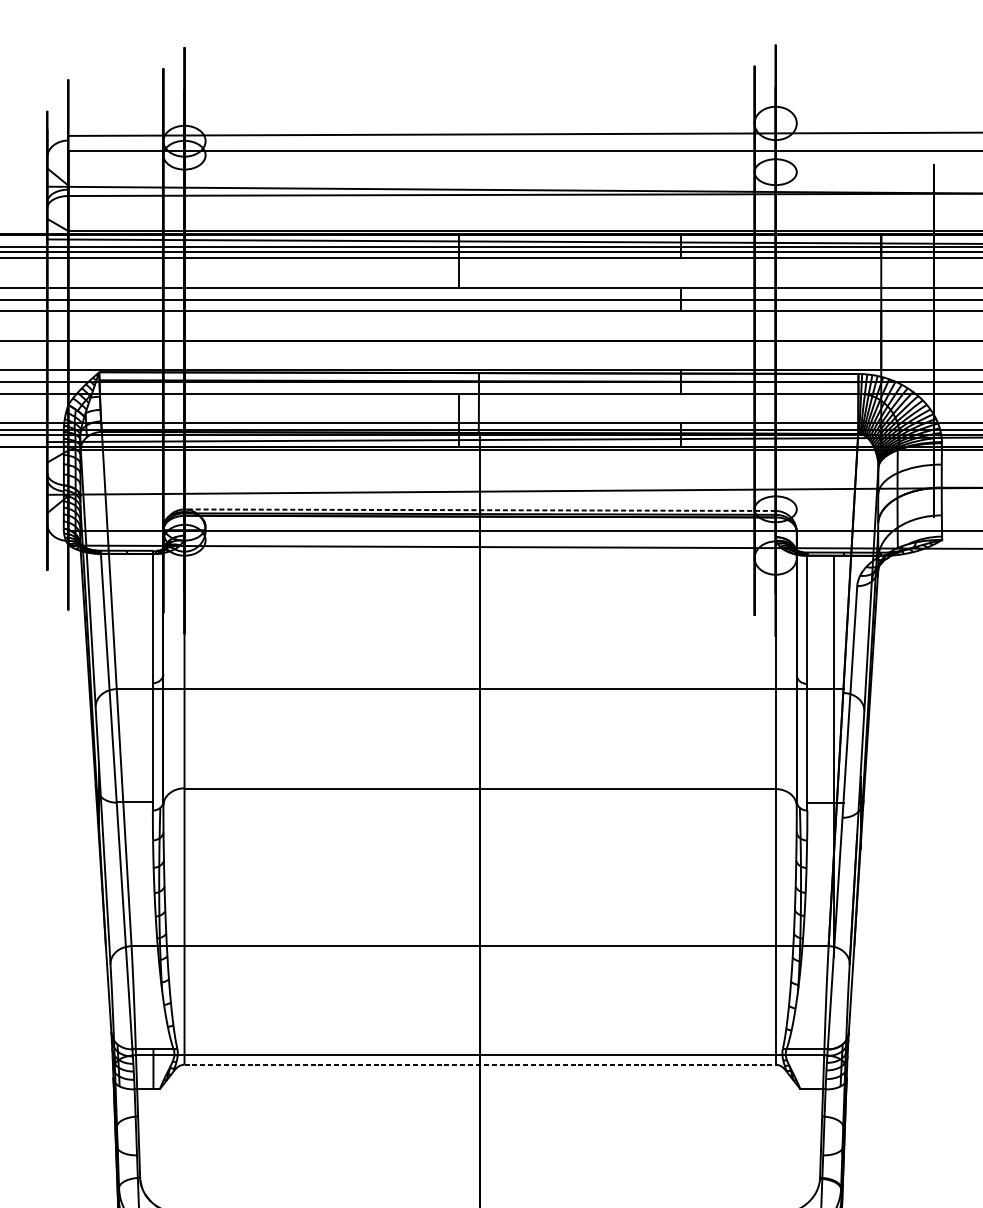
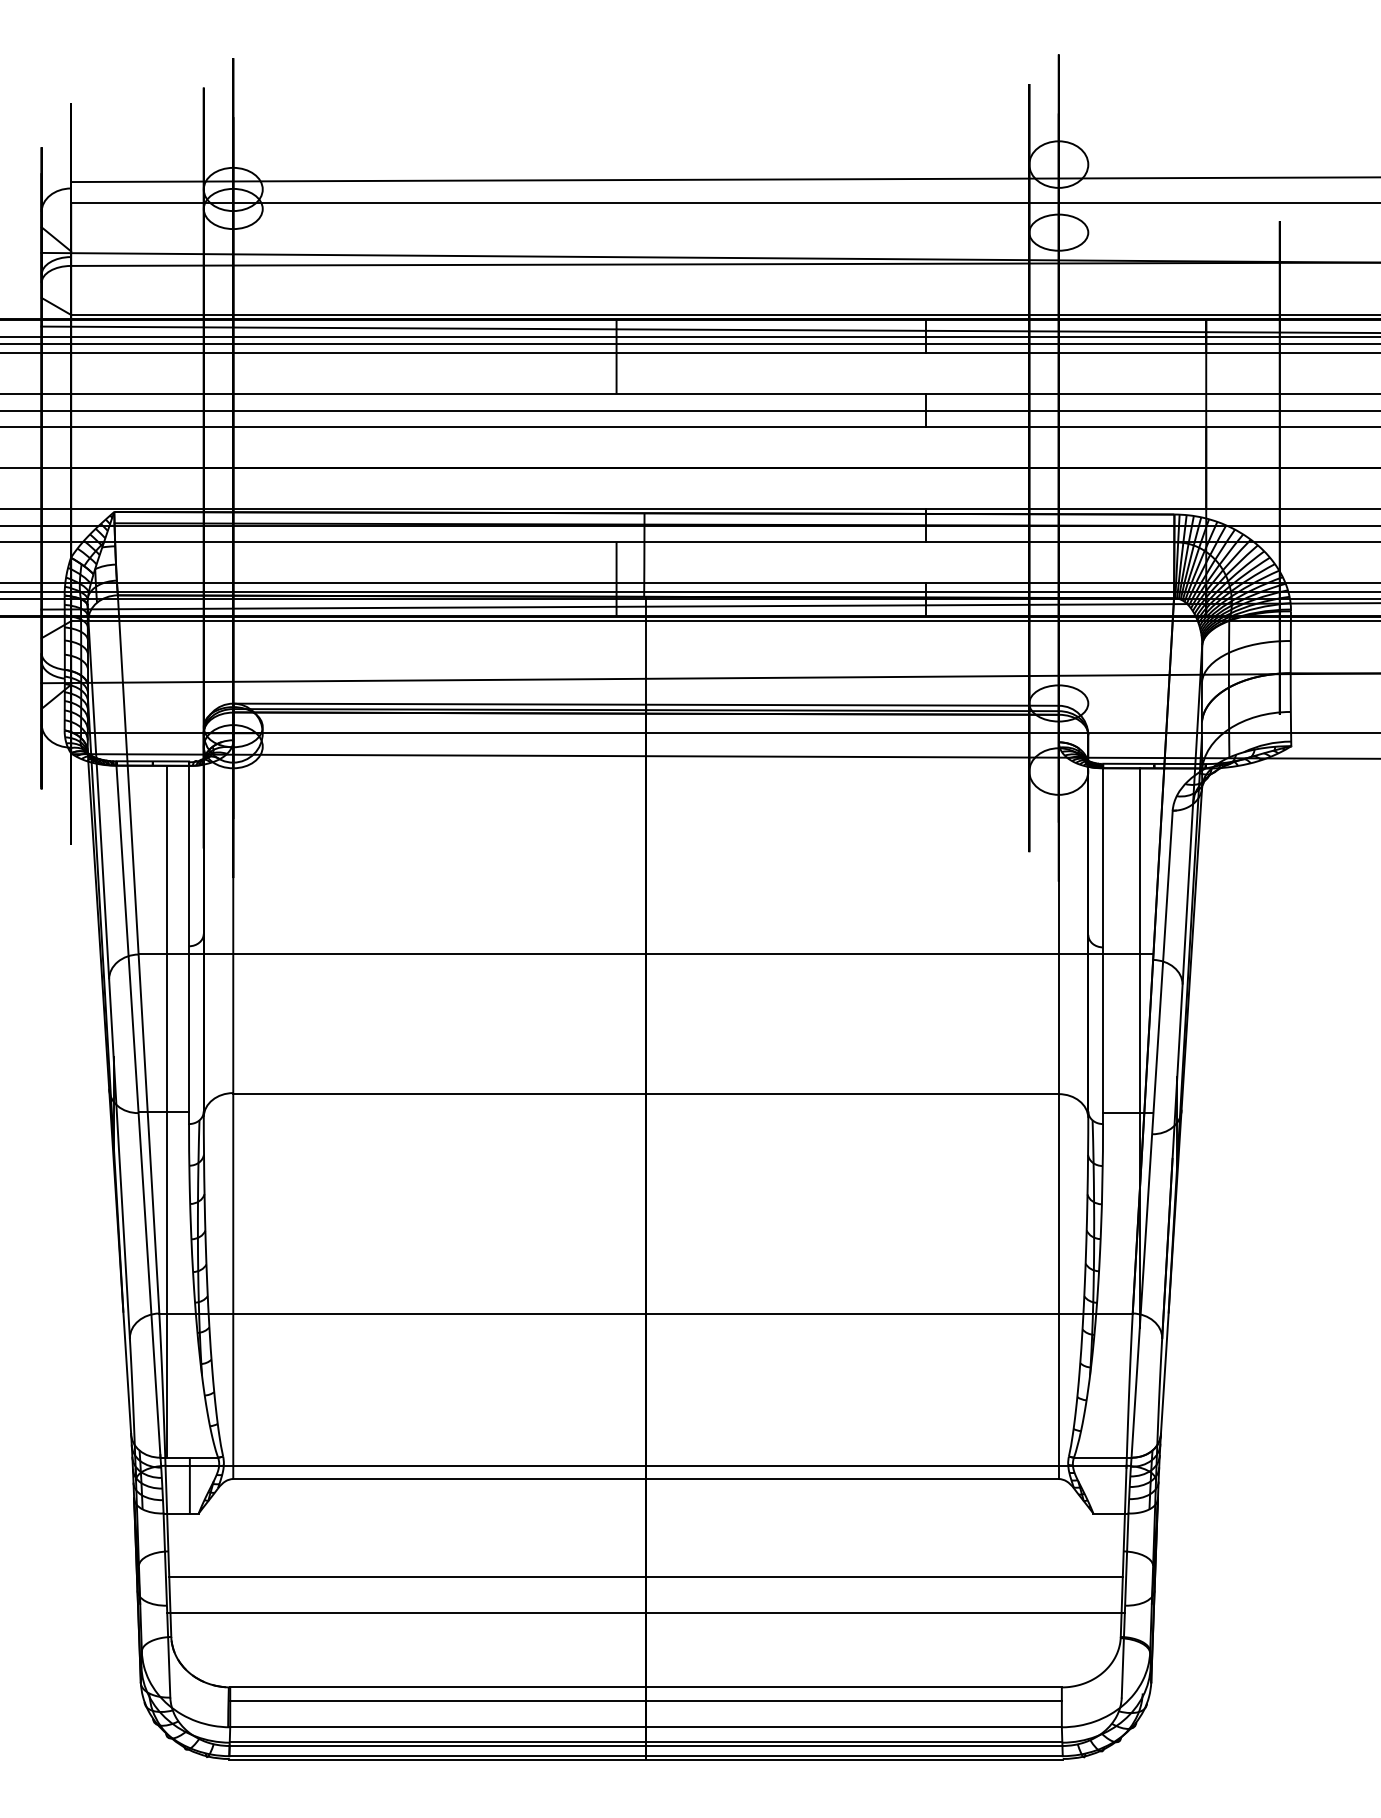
line: (480, 510) -> (646, 704), dashed -> solid
line: (137, 801) -> (167, 1111), added
line: (480, 1065) -> (646, 1479), dashed -> solid
line: (479, 1134) -> (645, 1576), added
line: (479, 1160) -> (645, 1612), added

